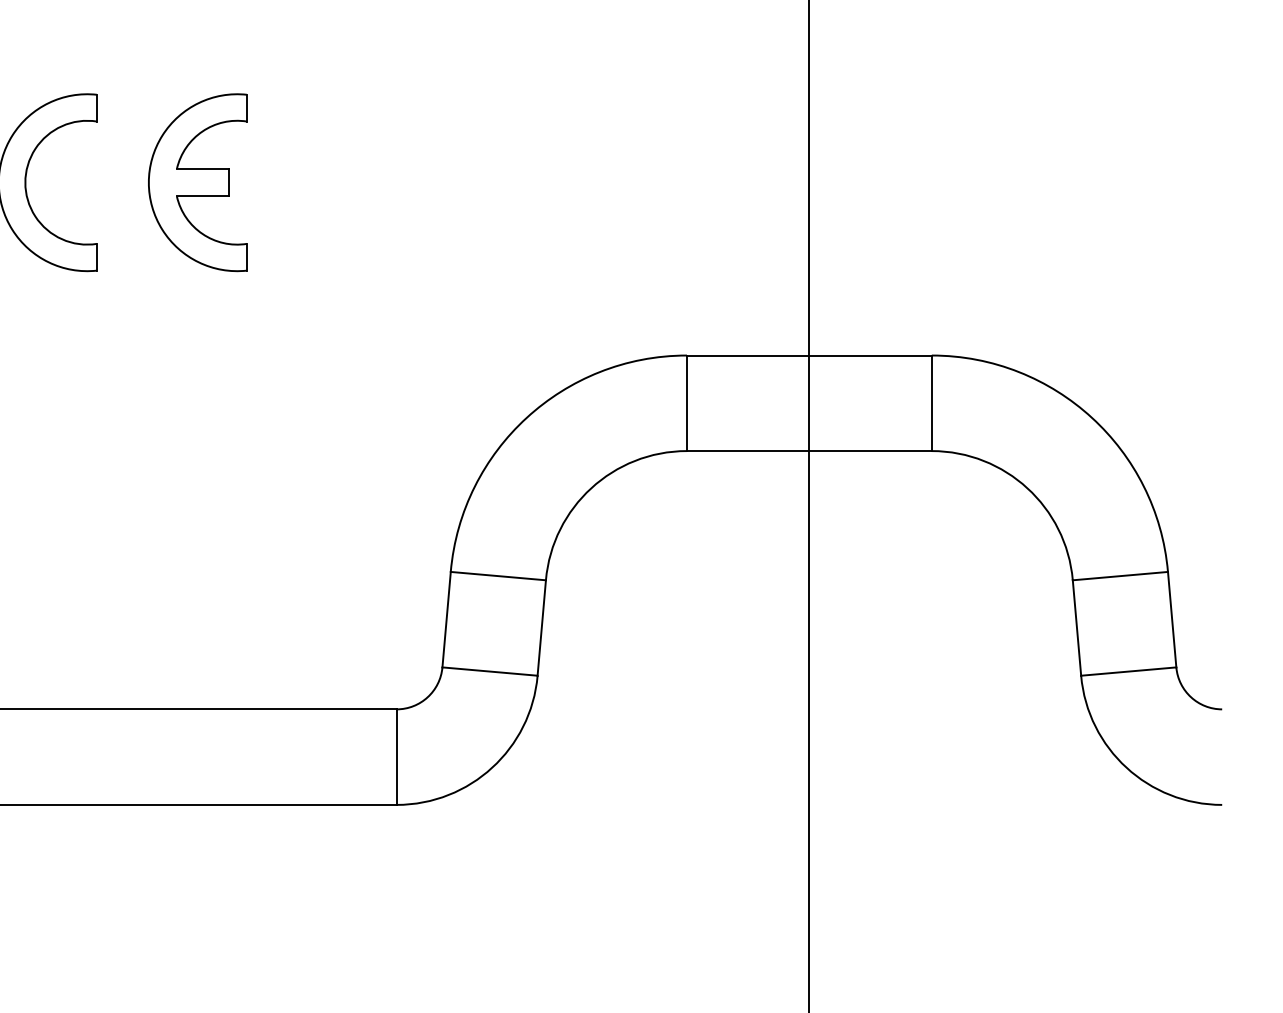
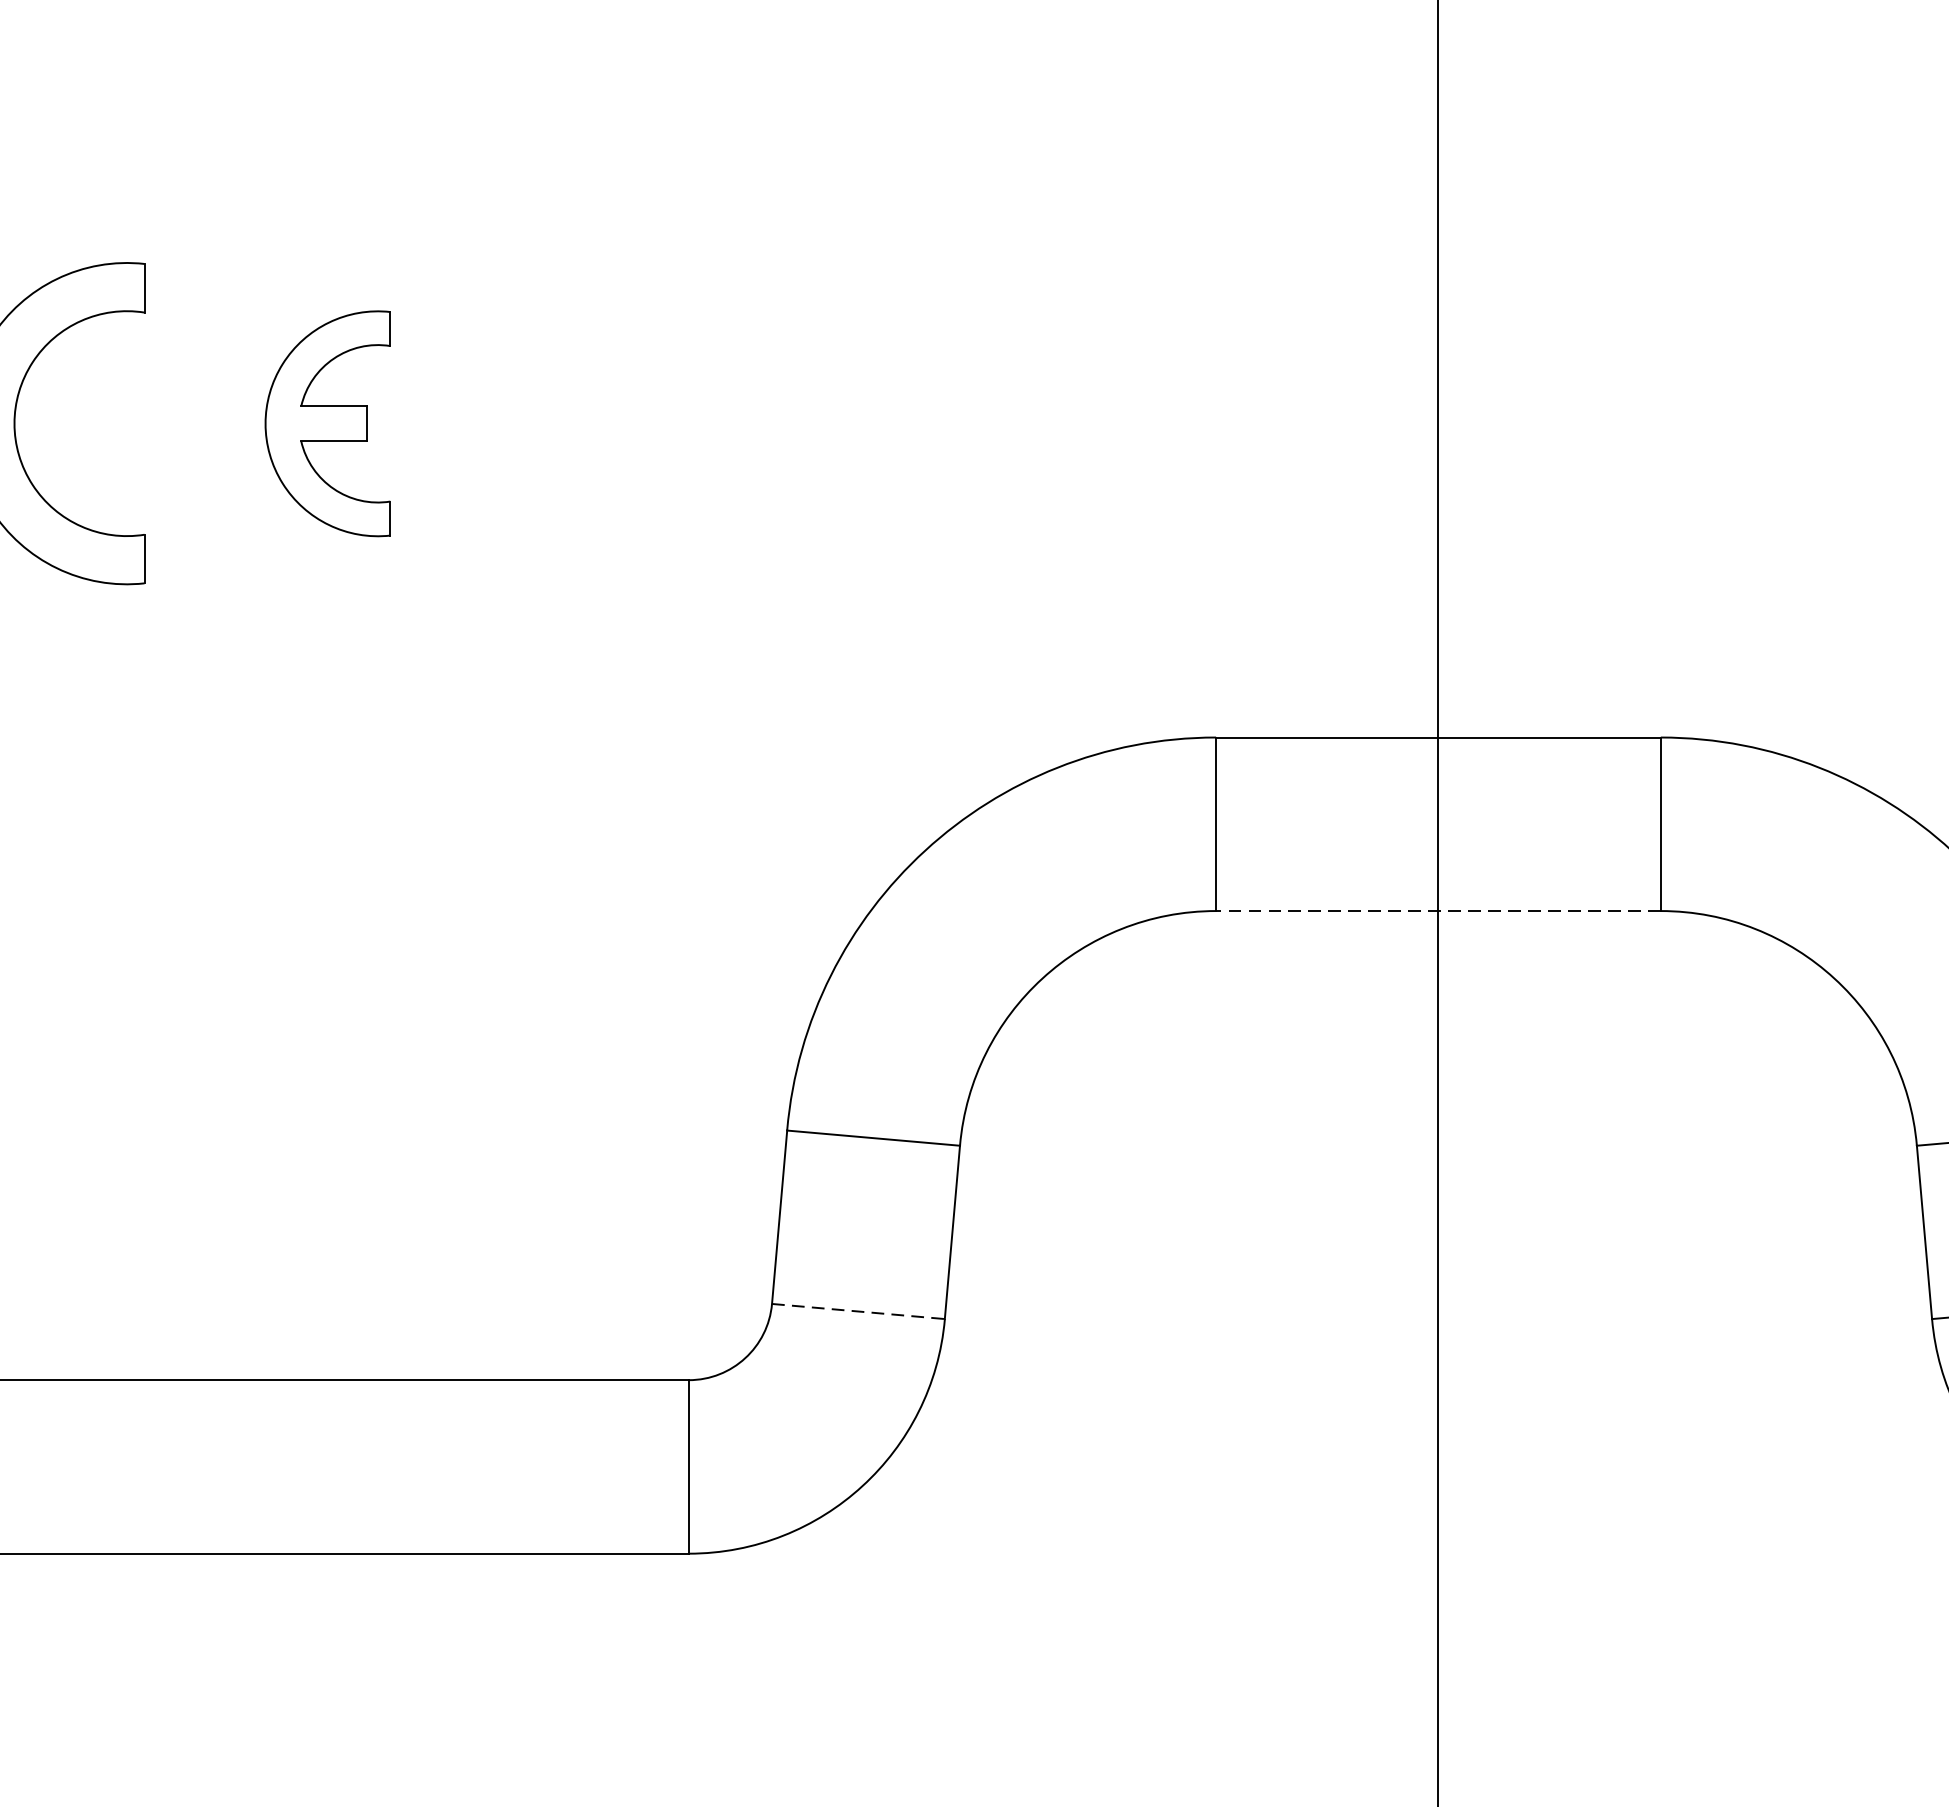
part: (197, 182) -> (327, 423), size x0.7
line: (808, 451) -> (1436, 911), solid -> dashed
line: (490, 671) -> (859, 1311), solid -> dashed

